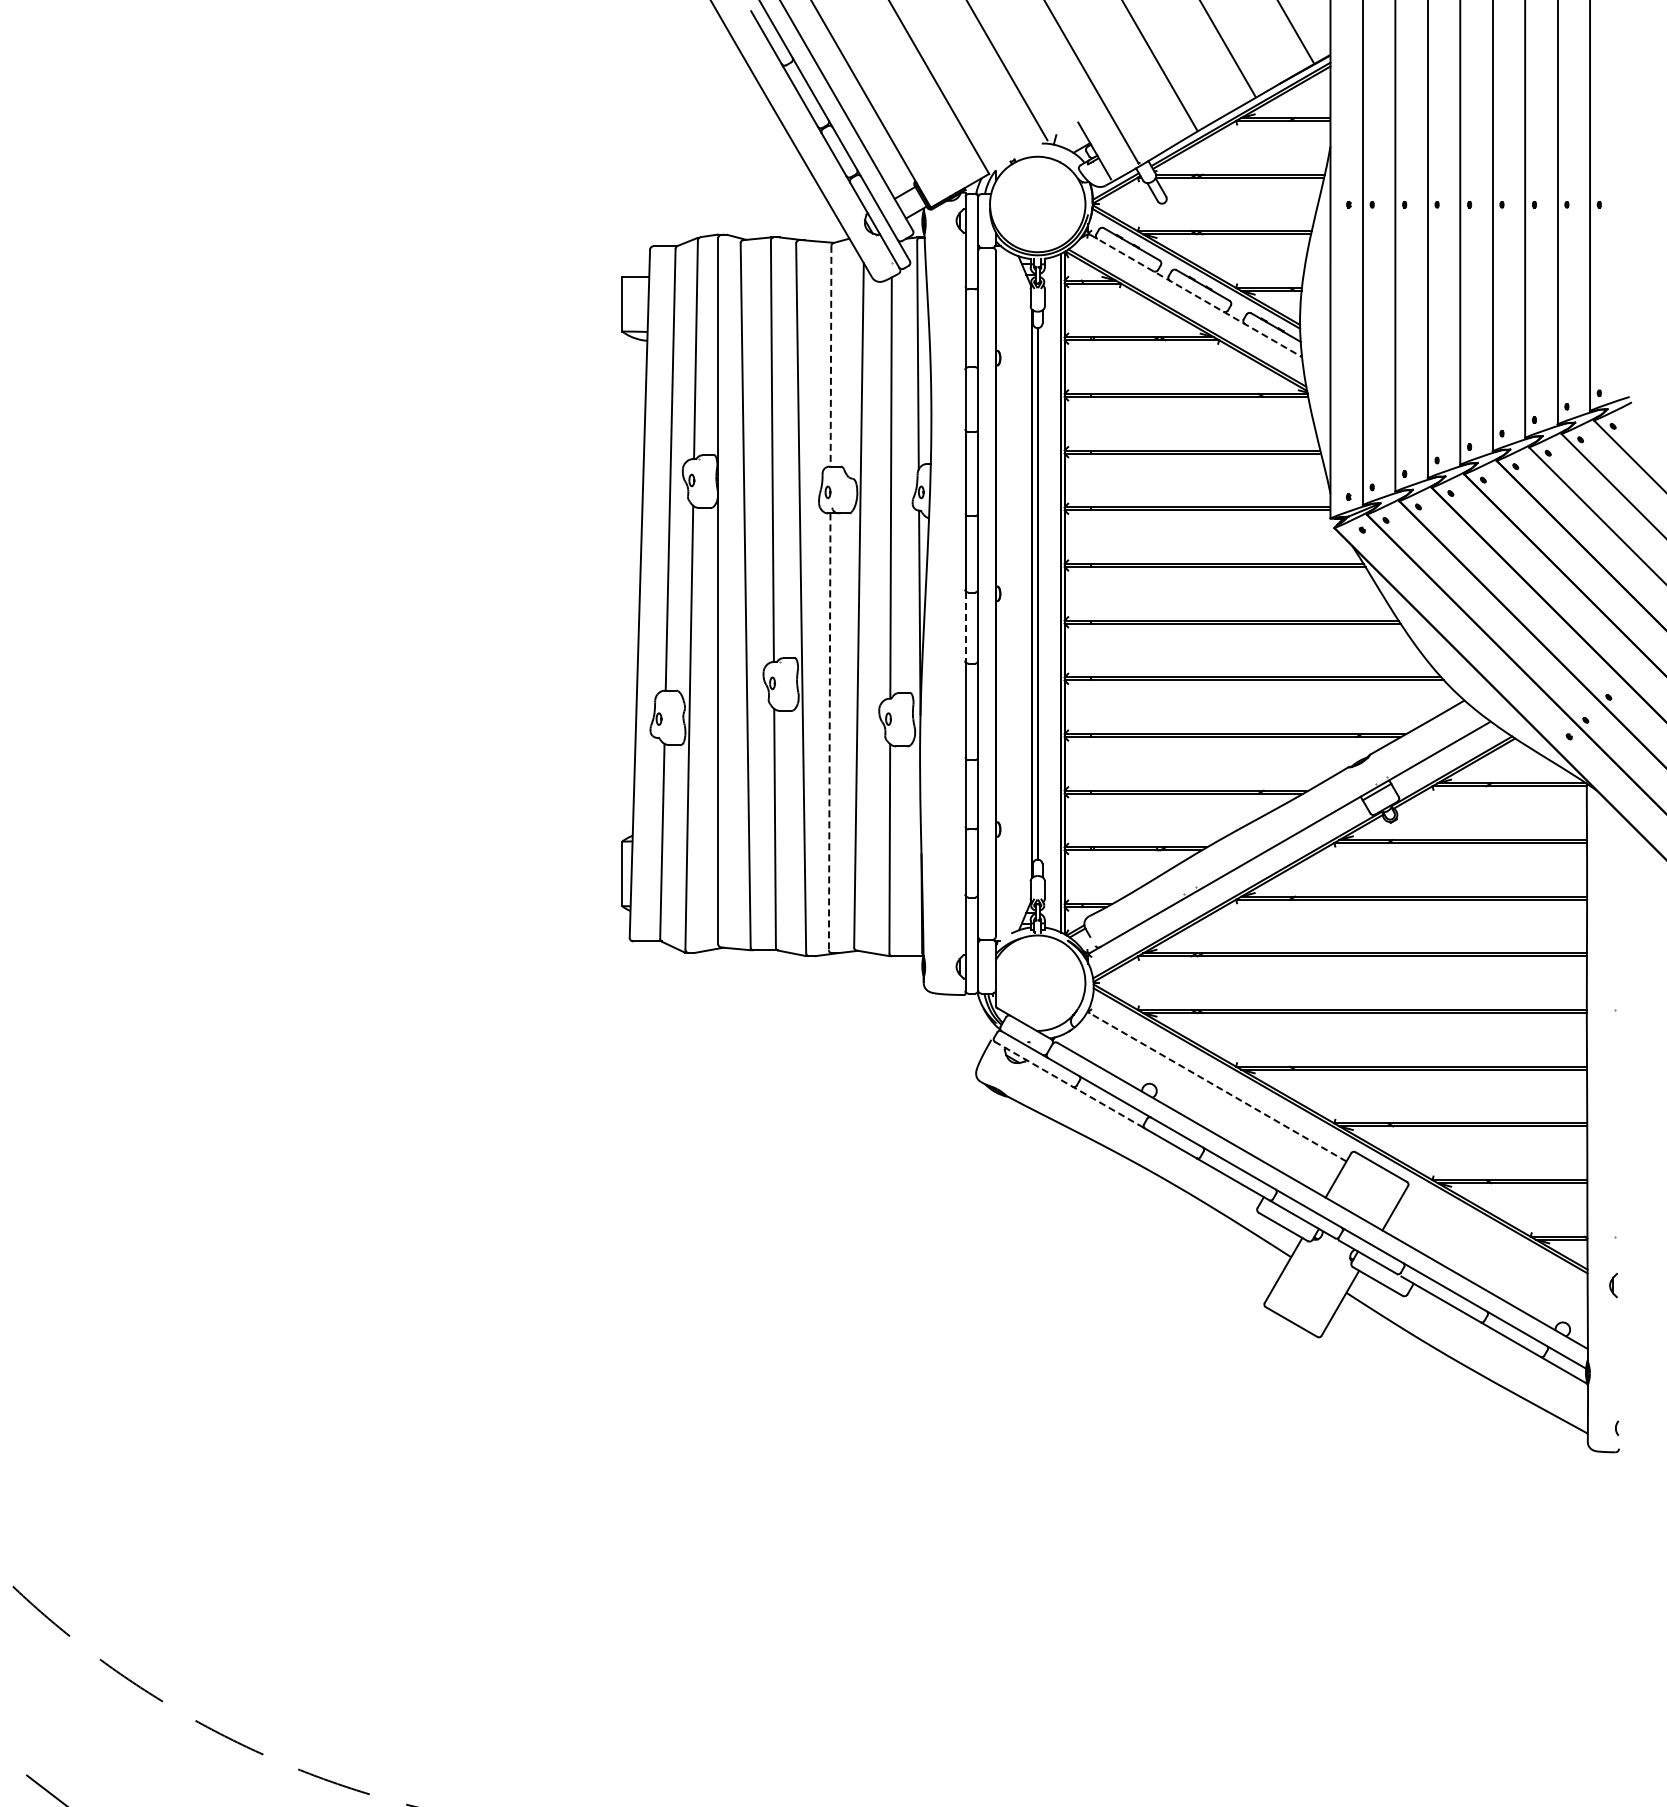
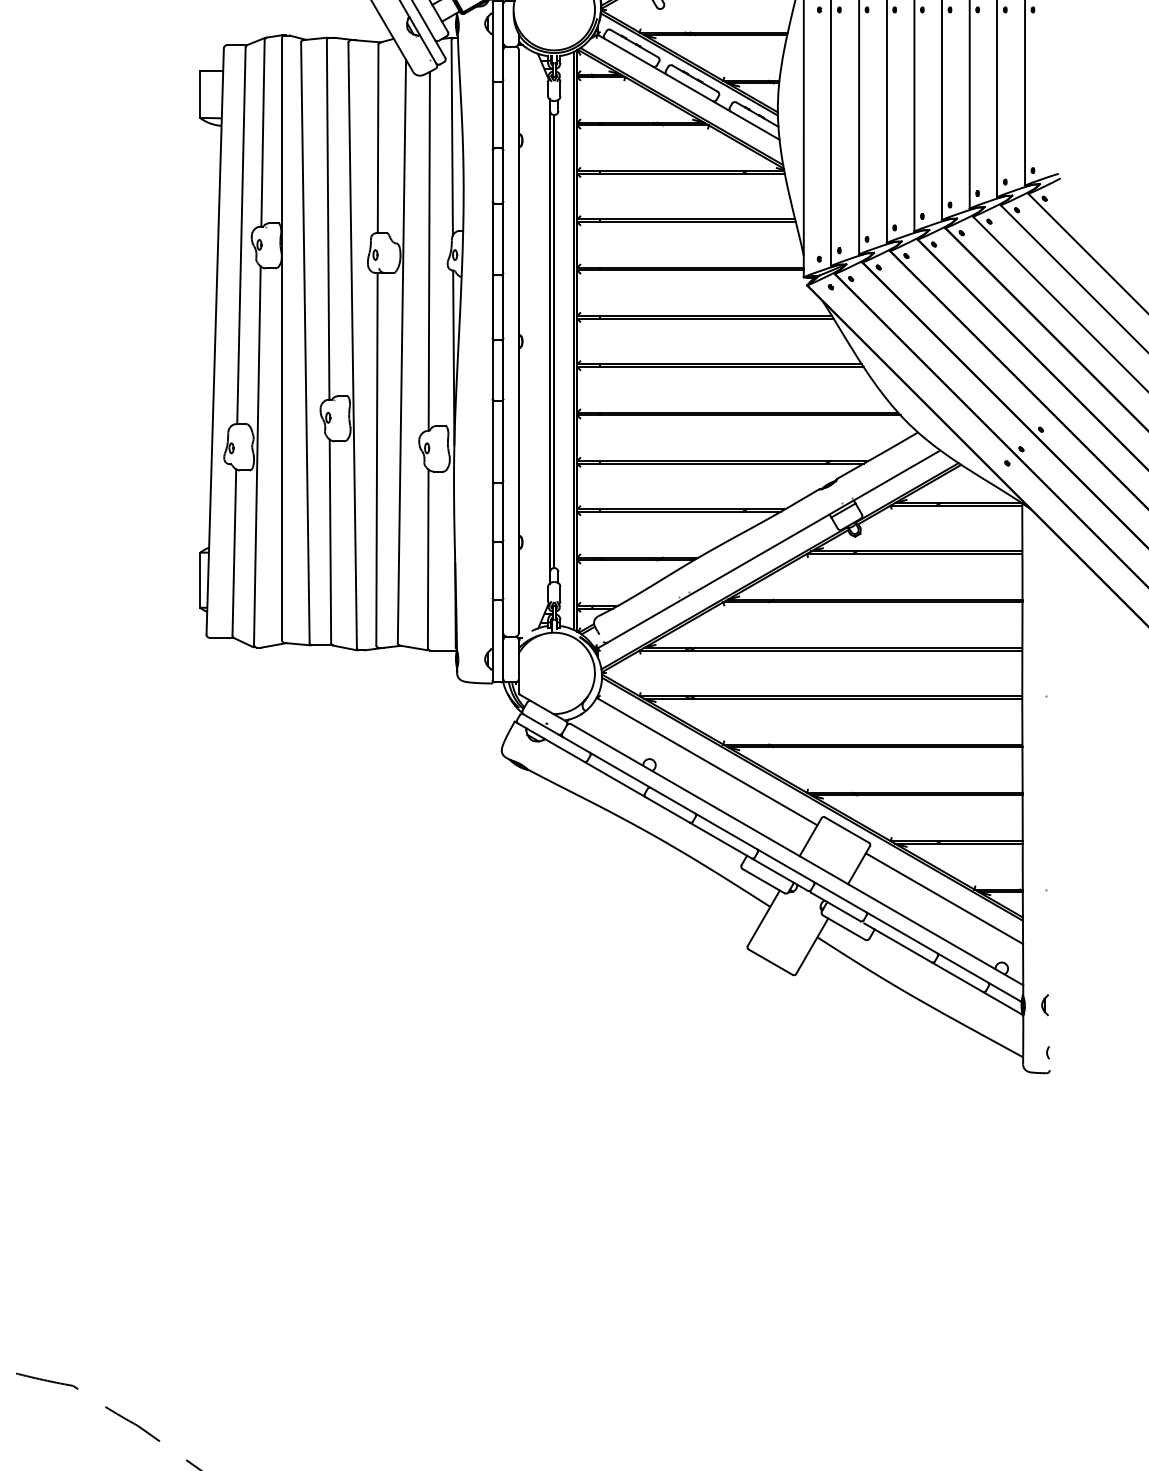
line: (1196, 296) -> (689, 88), dashed -> solid
line: (831, 356) -> (378, 139), dashed -> solid
line: (965, 626) -> (492, 369), dashed -> solid
line: (829, 732) -> (376, 459), dashed -> solid
line: (1067, 1083) -> (579, 758), dashed -> solid
line: (1216, 1086) -> (706, 761), dashed -> solid
line: (1495, 1247) -> (944, 898), added
part: (1613, 1285) -> (1045, 1005), moved

